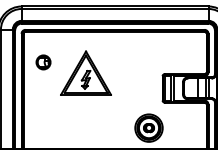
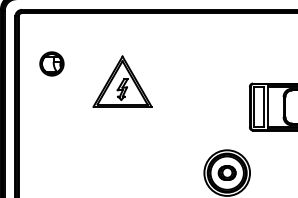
part: (85, 72) -> (121, 80), size x0.7

